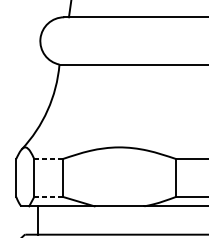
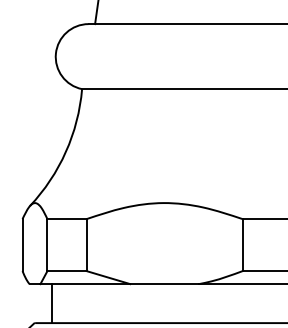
line: (48, 159) -> (67, 219), dashed -> solid
line: (48, 197) -> (67, 271), dashed -> solid

